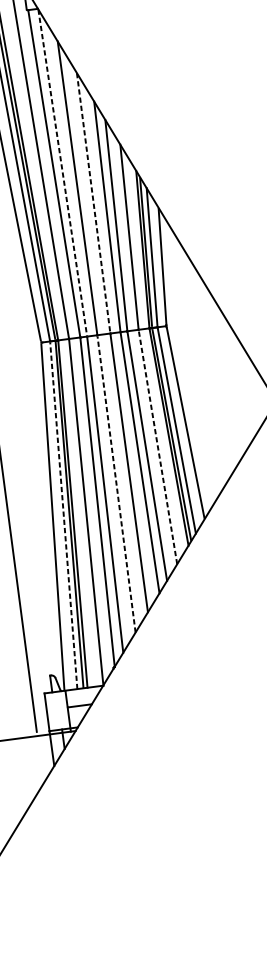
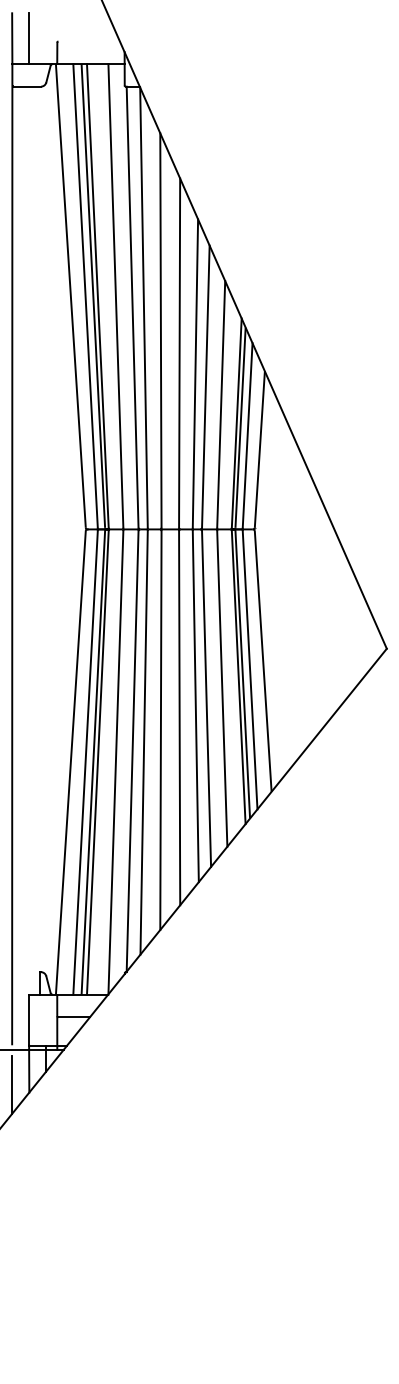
line: (62, 173) -> (143, 308), dashed -> solid
line: (93, 202) -> (179, 353), dashed -> solid
line: (158, 447) -> (222, 688), dashed -> solid
line: (116, 484) -> (160, 730), dashed -> solid
line: (63, 515) -> (85, 762), dashed -> solid
line: (41, 761) -> (12, 1084), added

